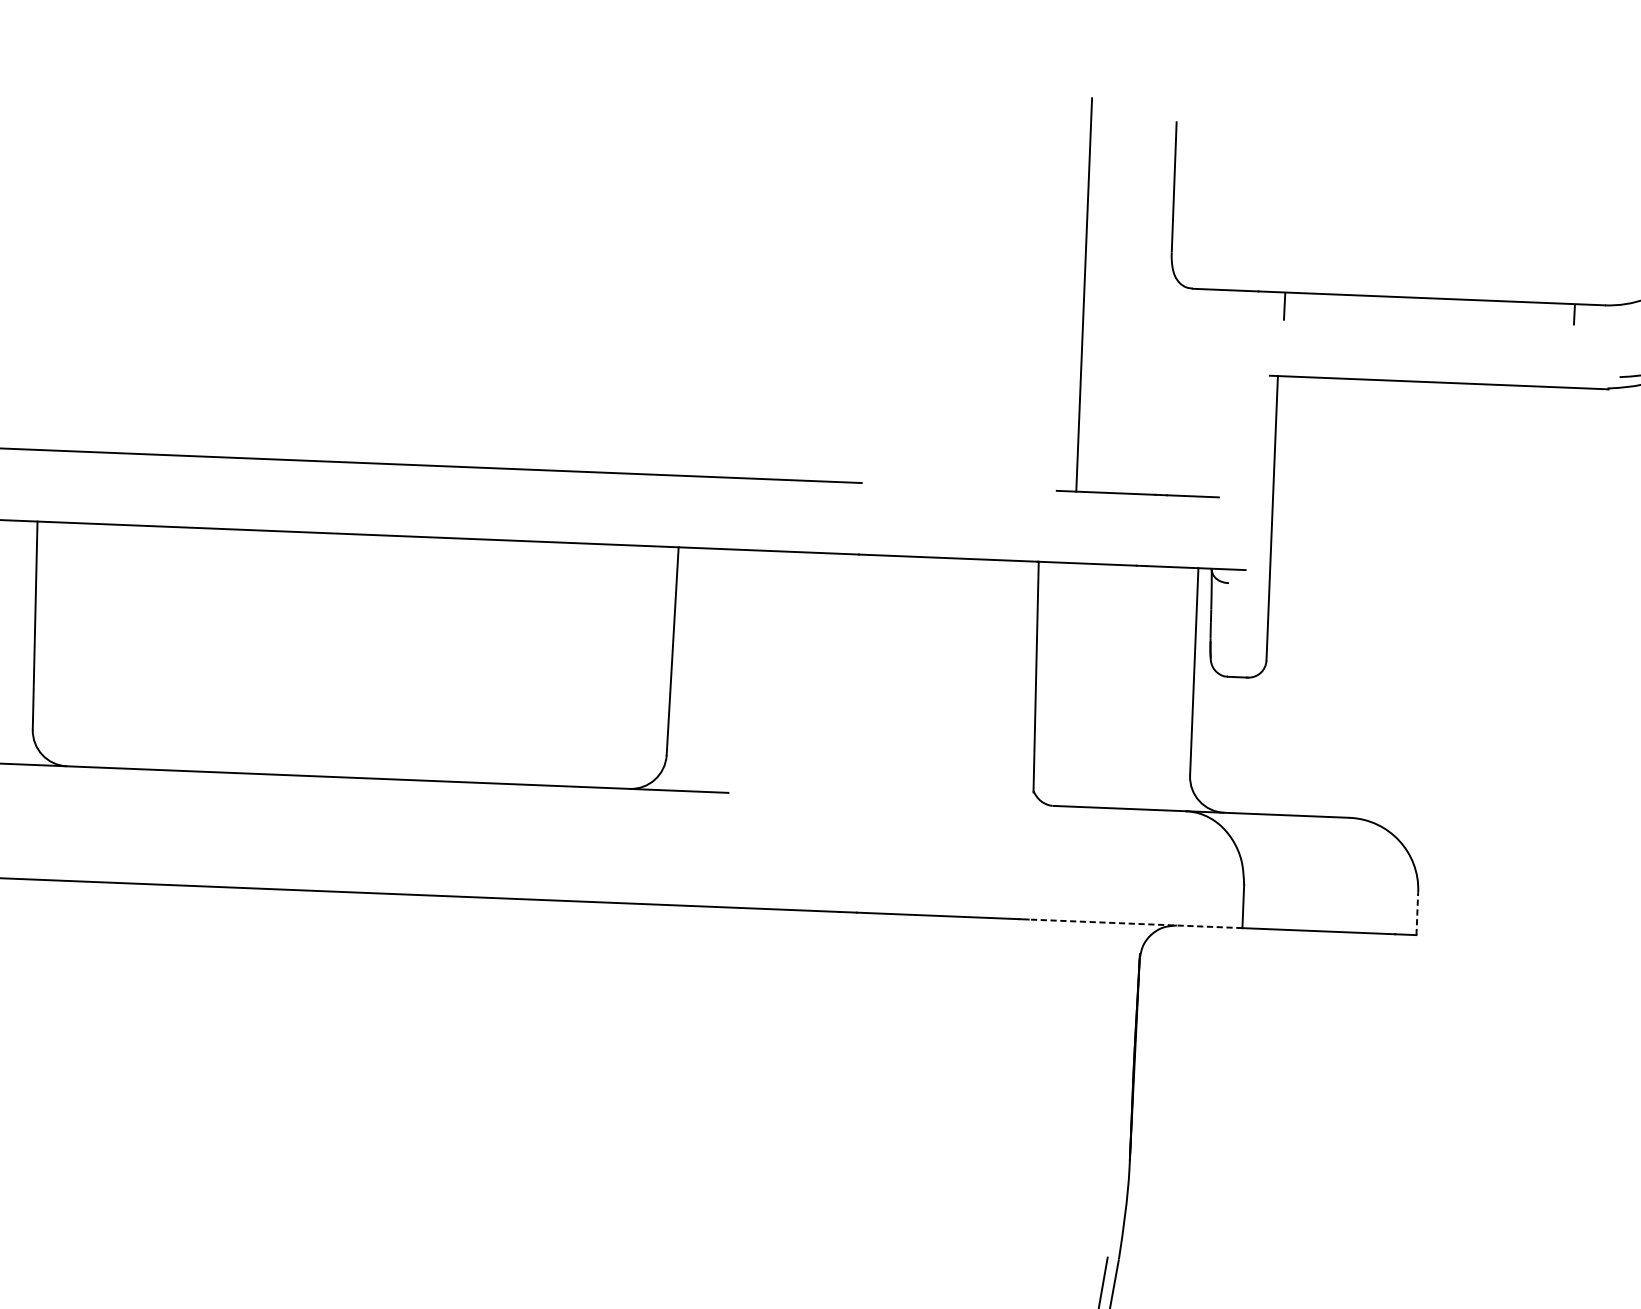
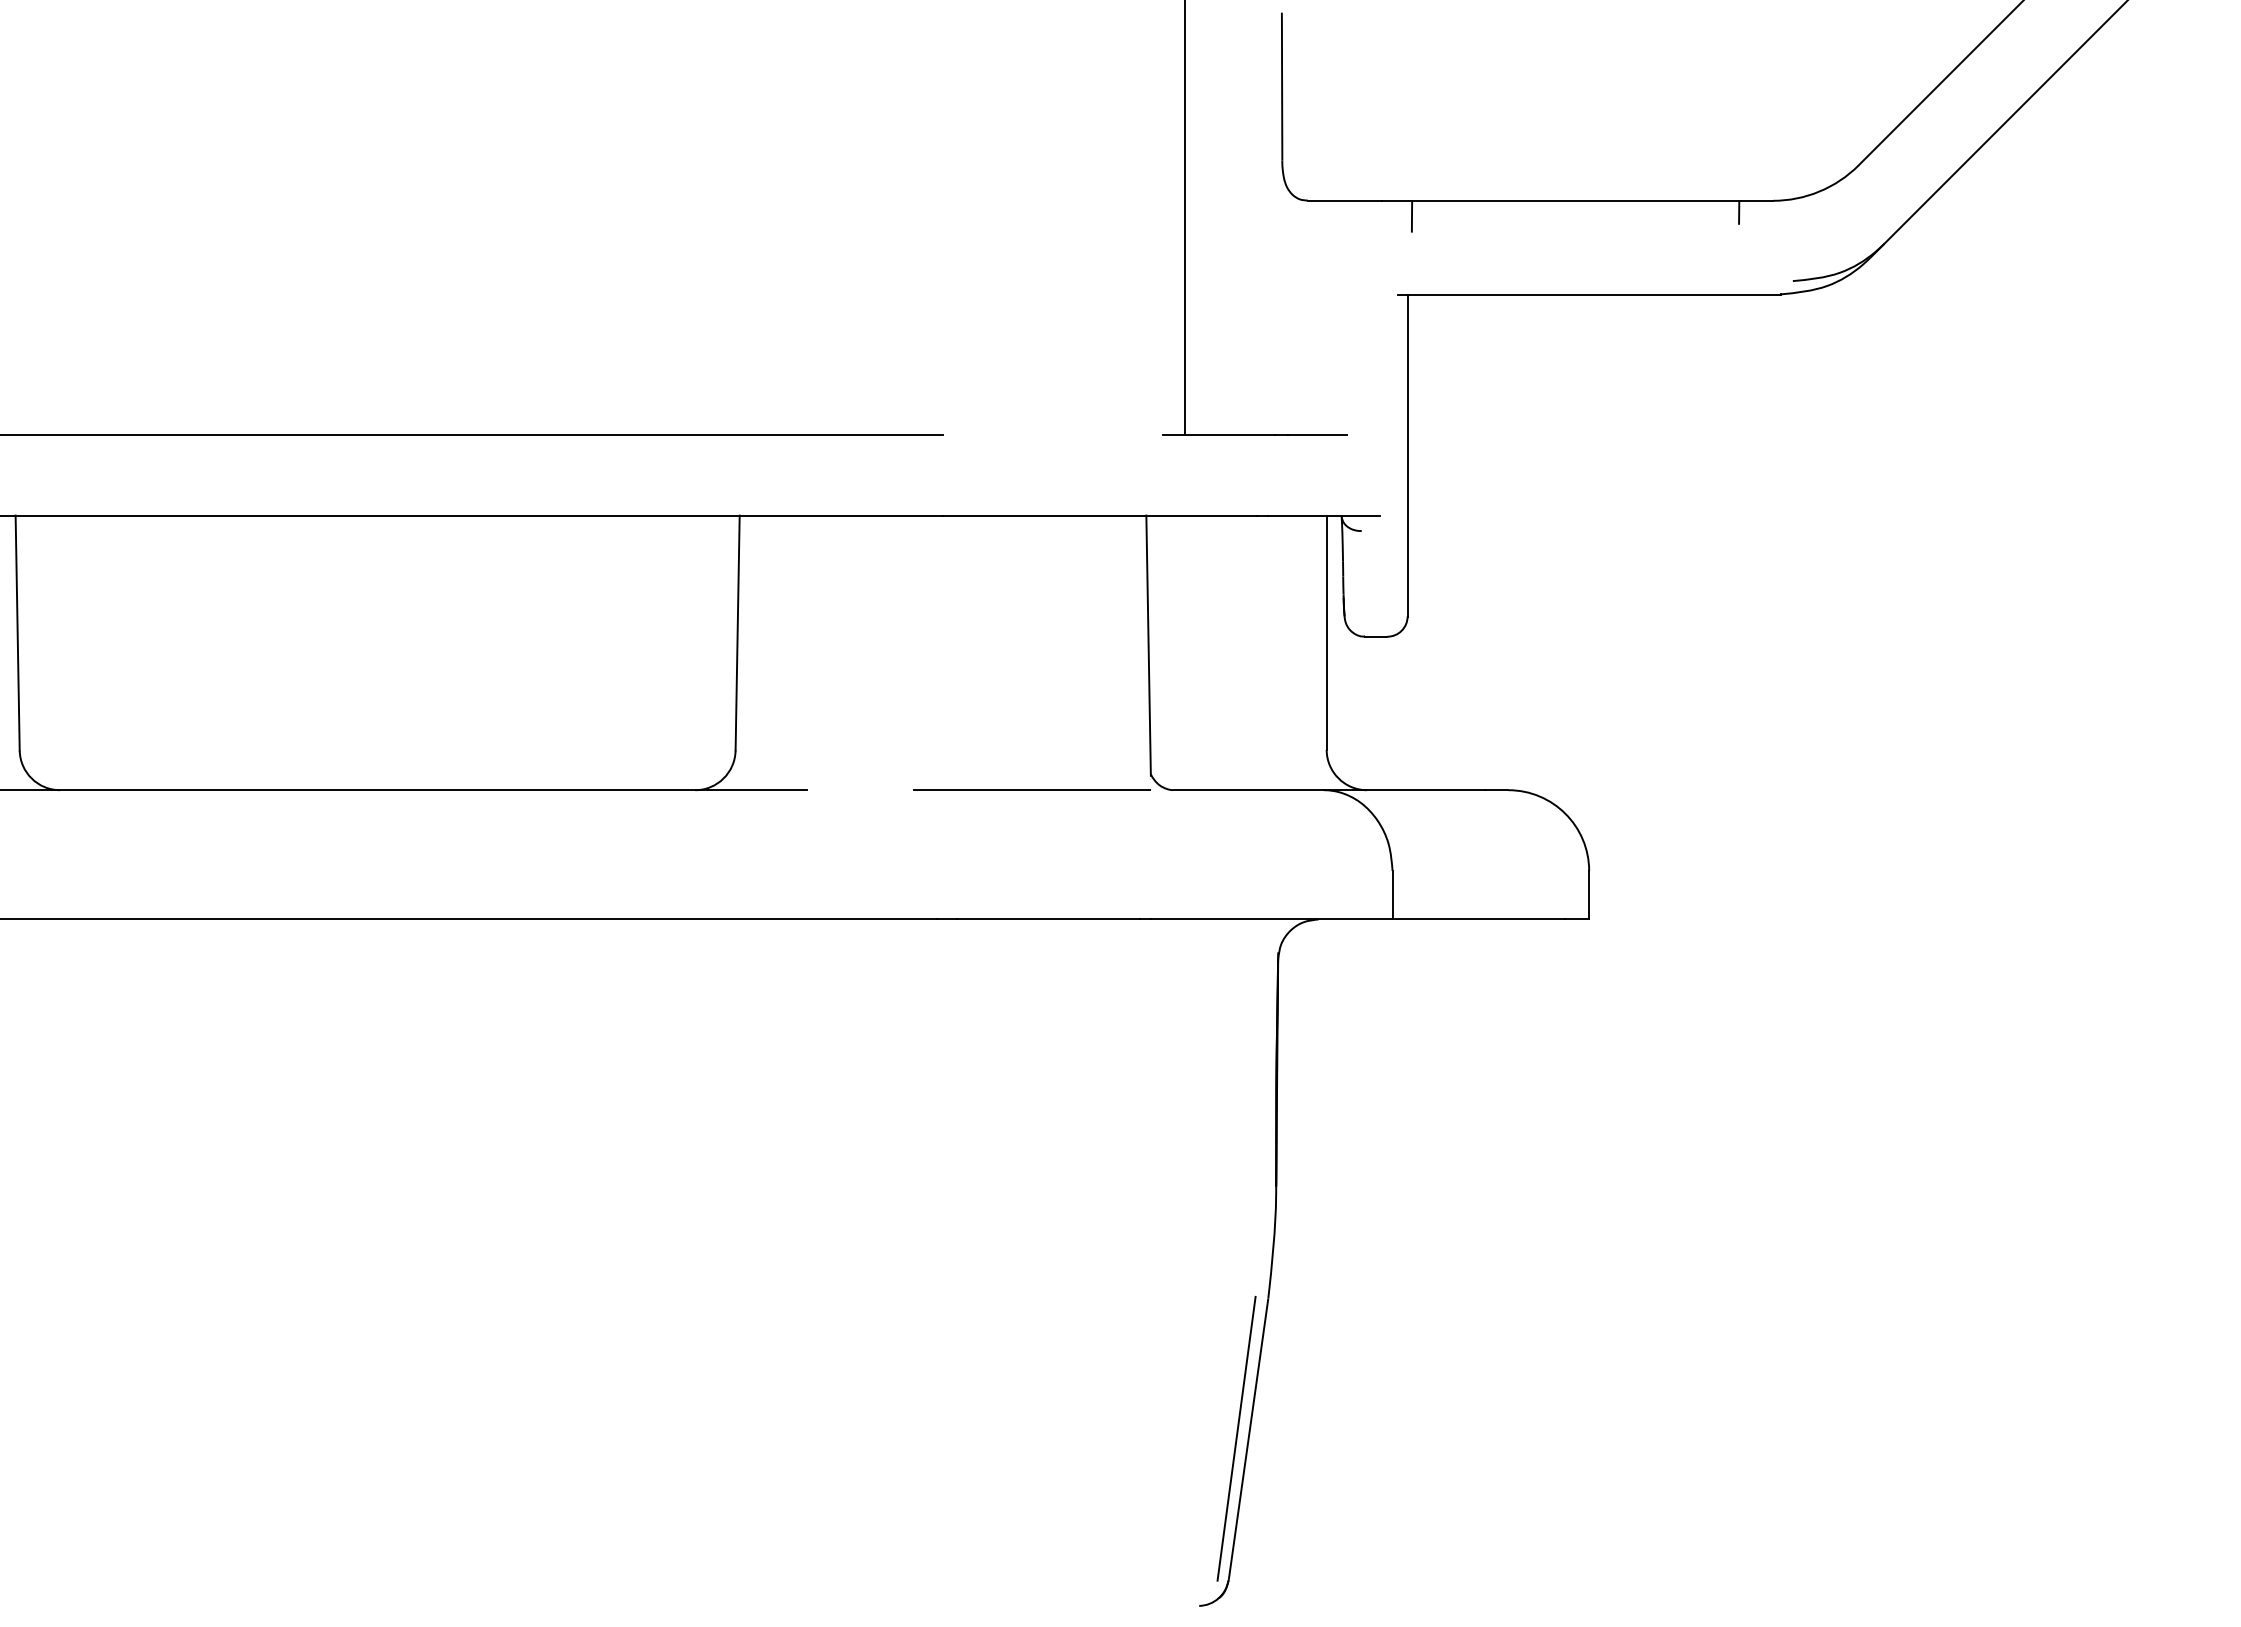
line: (927, 800) -> (1031, 789), added
line: (1417, 913) -> (1589, 894), dashed -> solid
line: (1135, 923) -> (1271, 919), dashed -> solid

